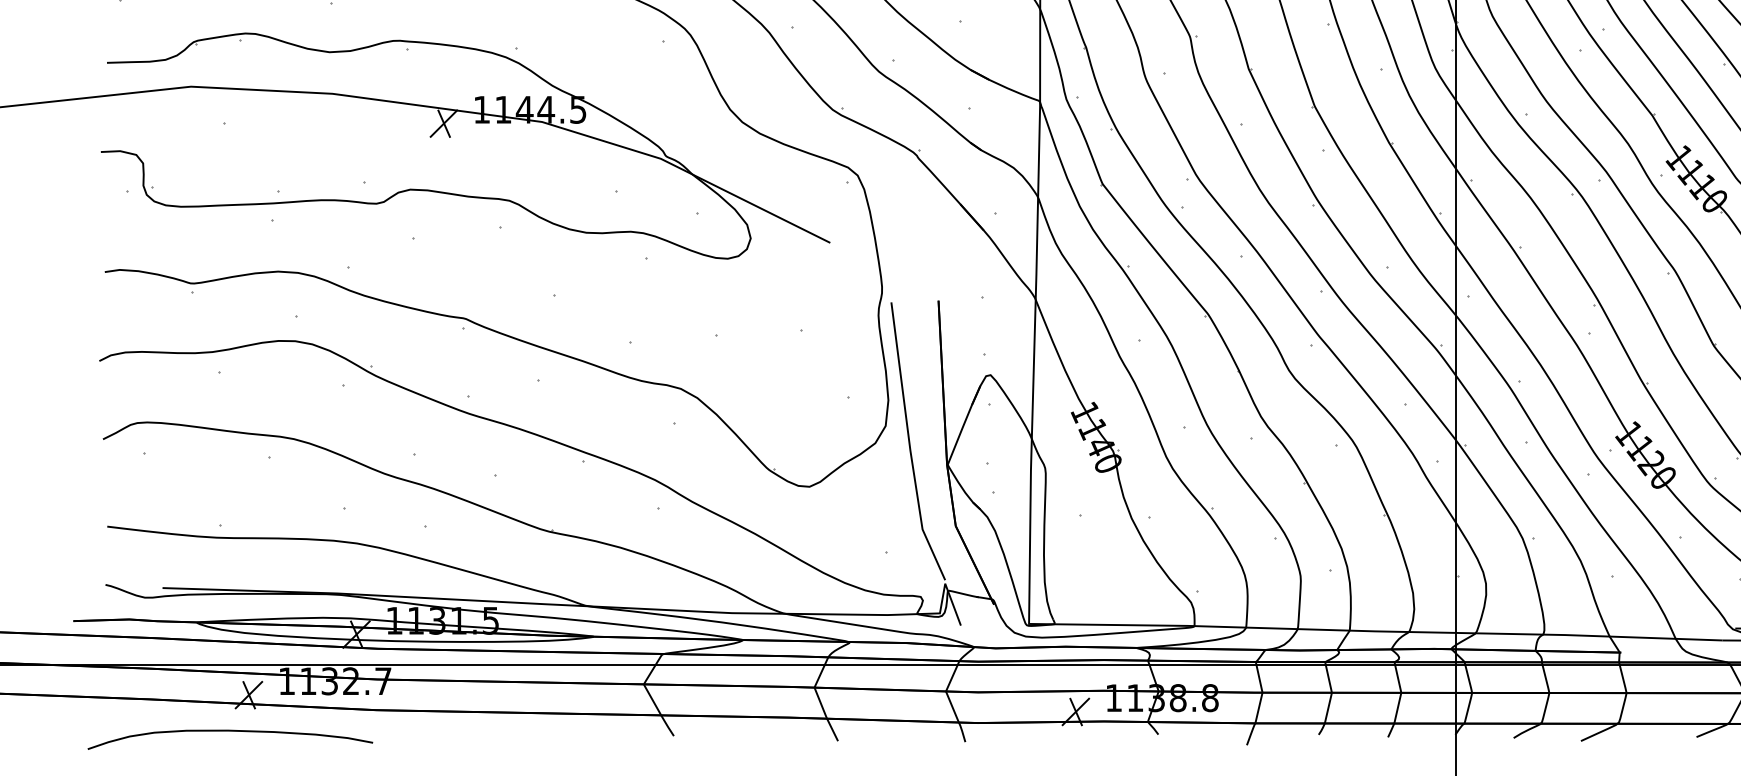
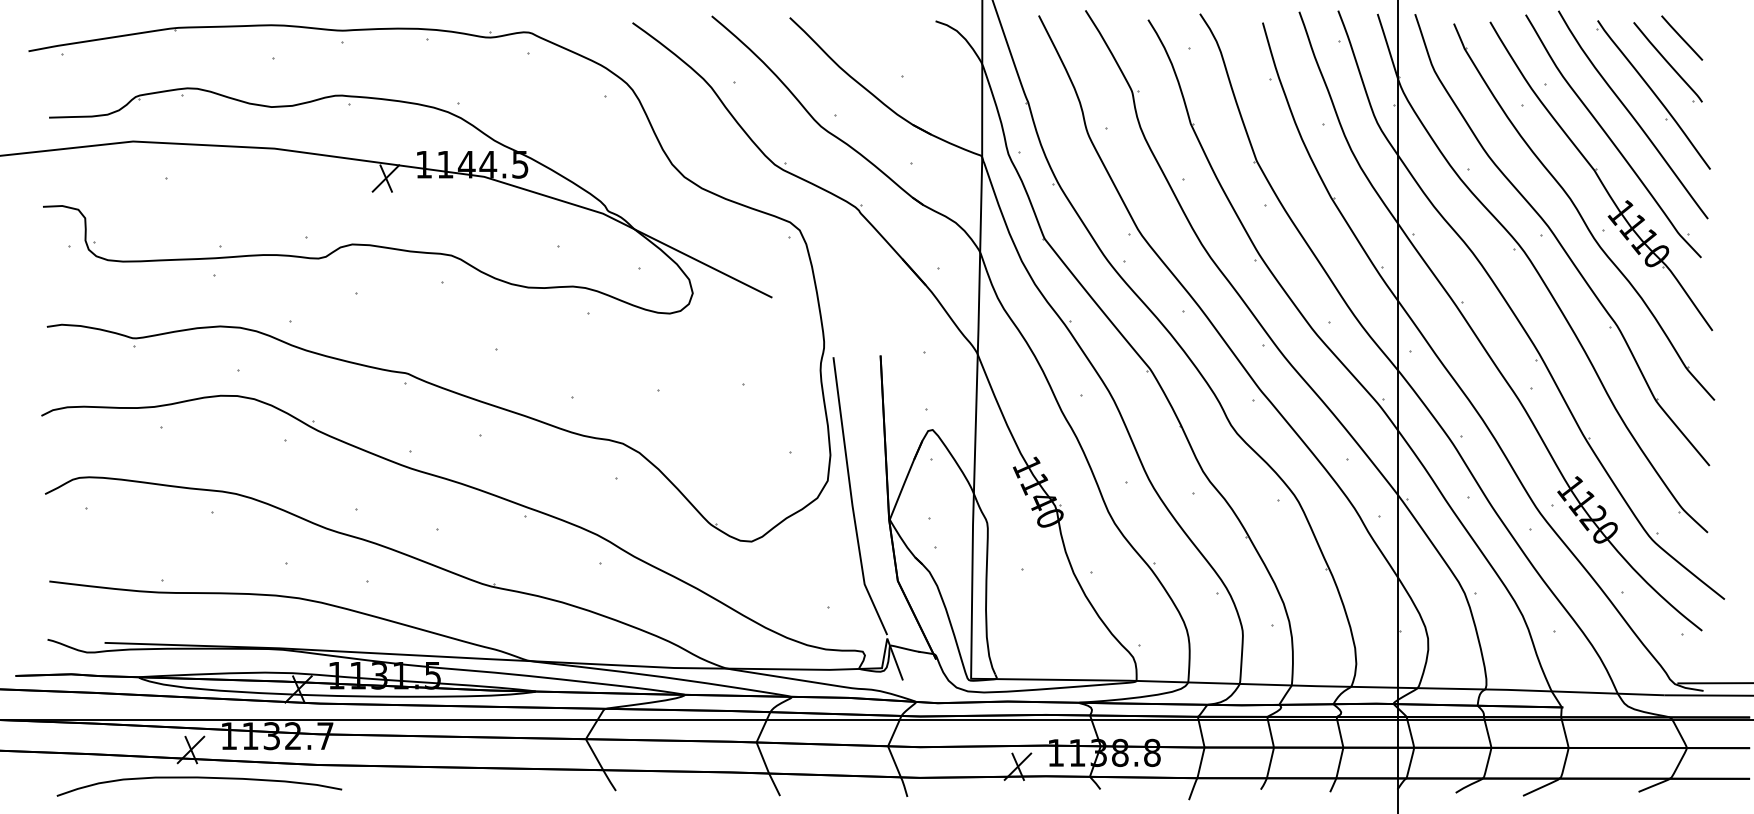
curve: (230, 731) -> (199, 778), moved

